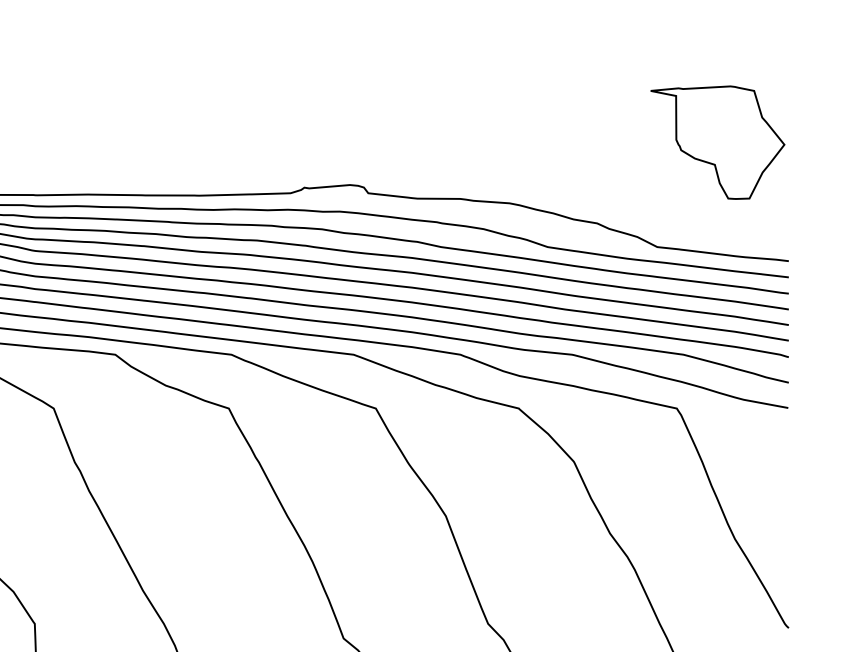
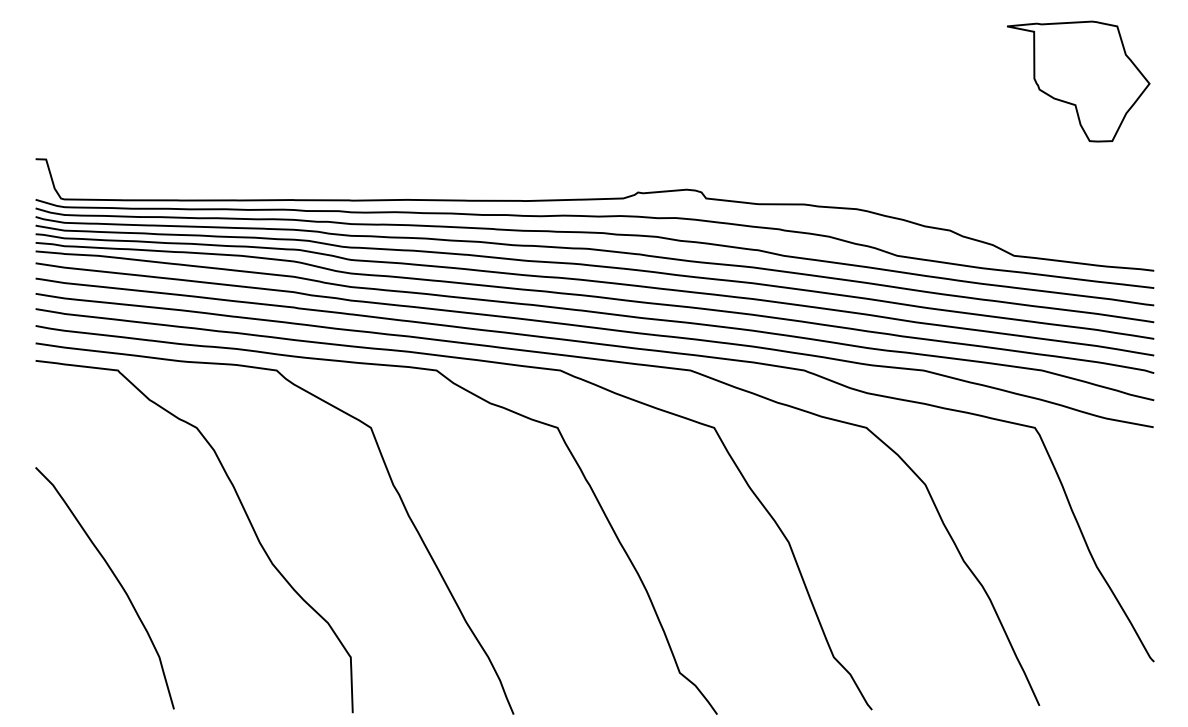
part: (717, 142) -> (1078, 81), moved

